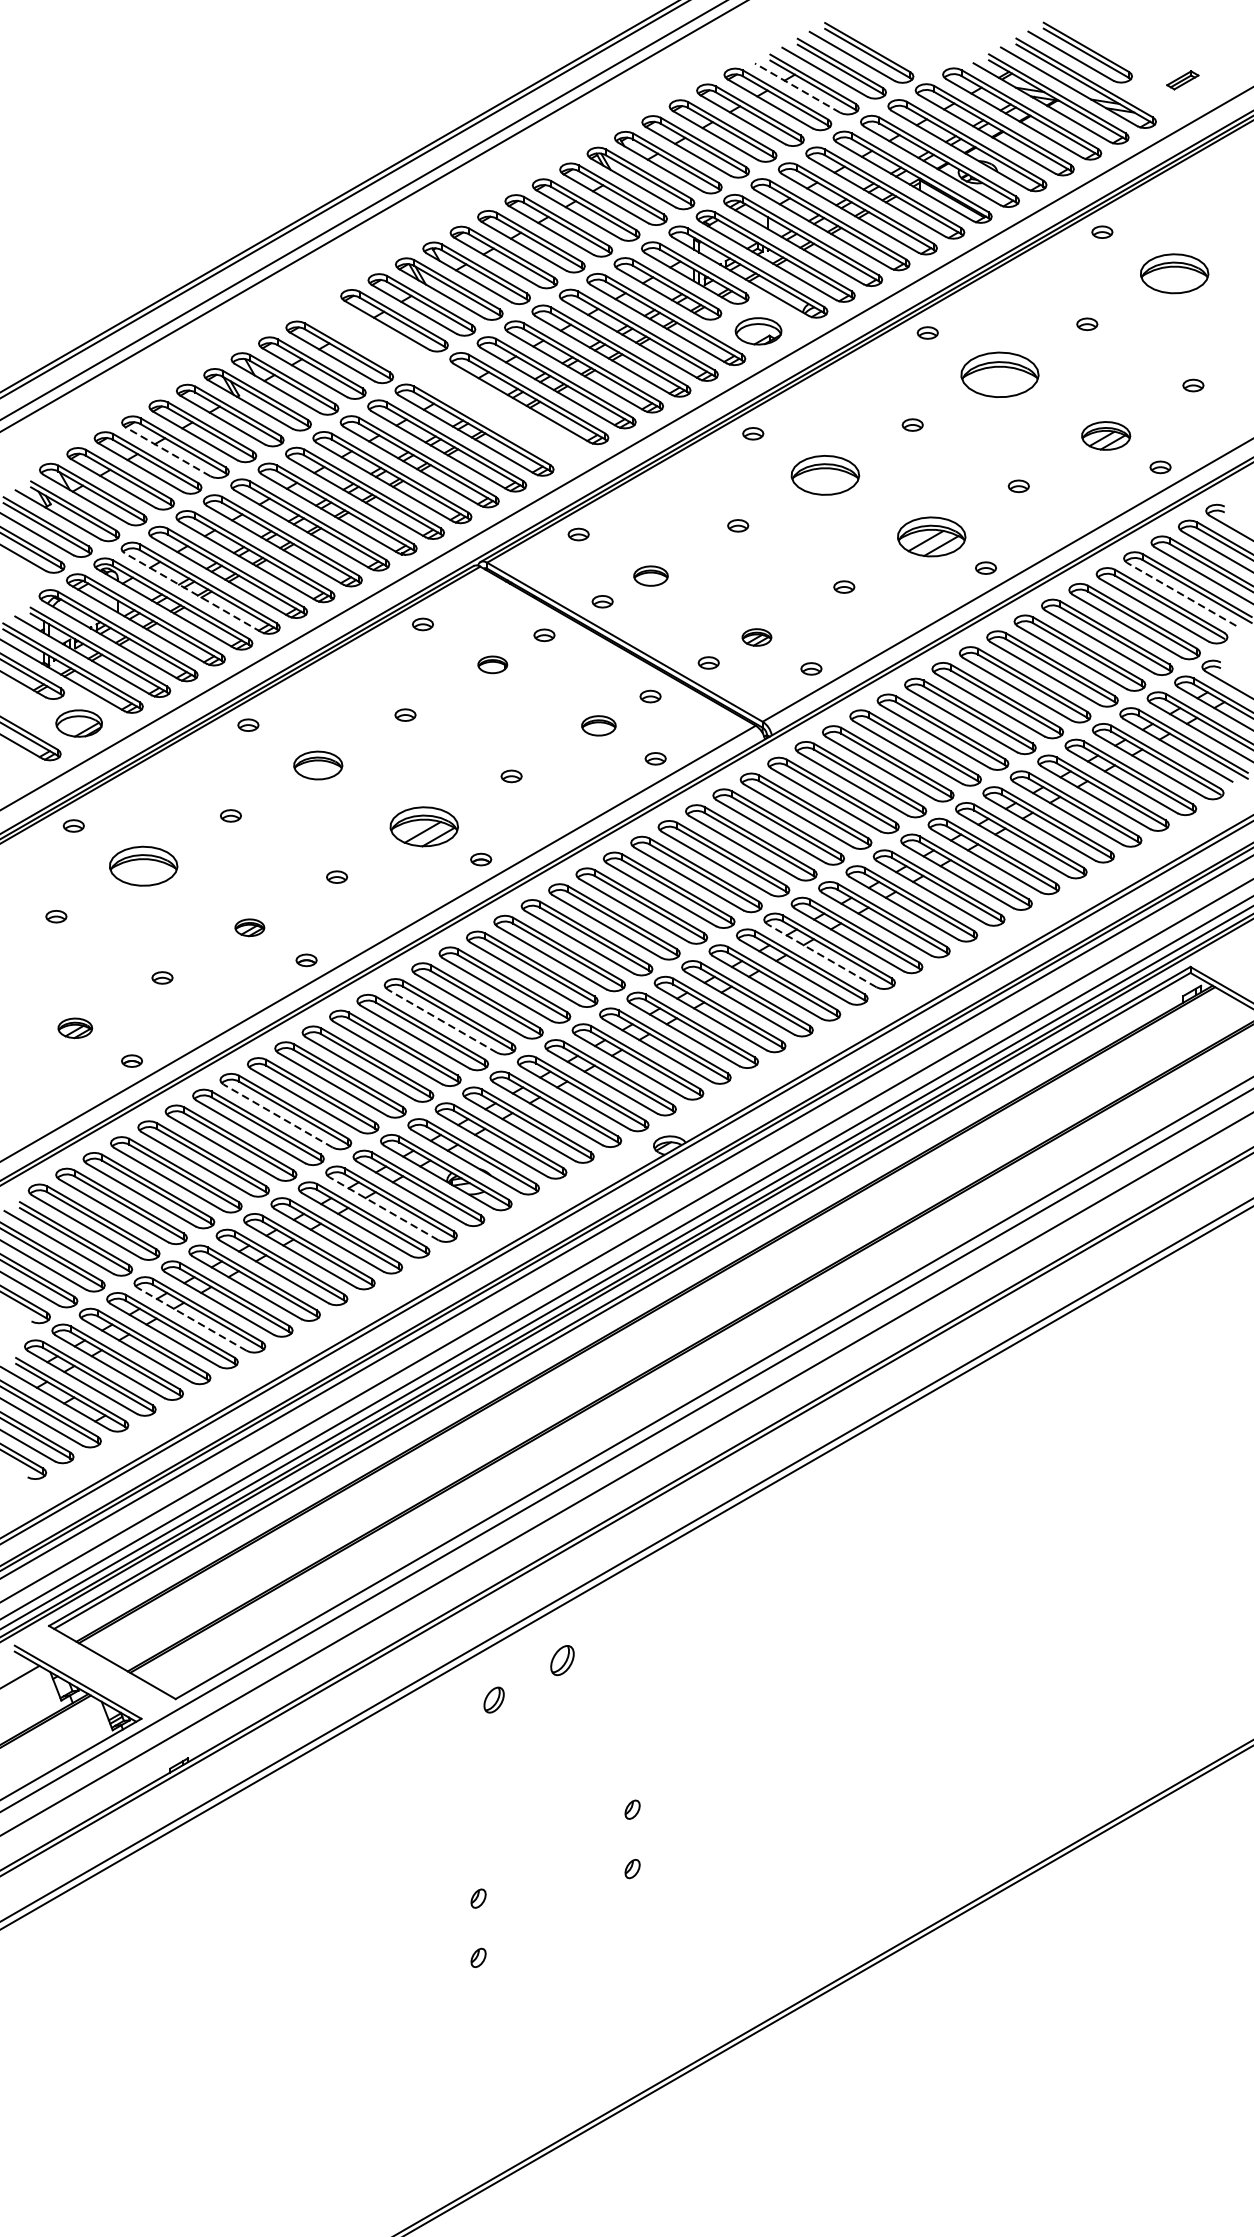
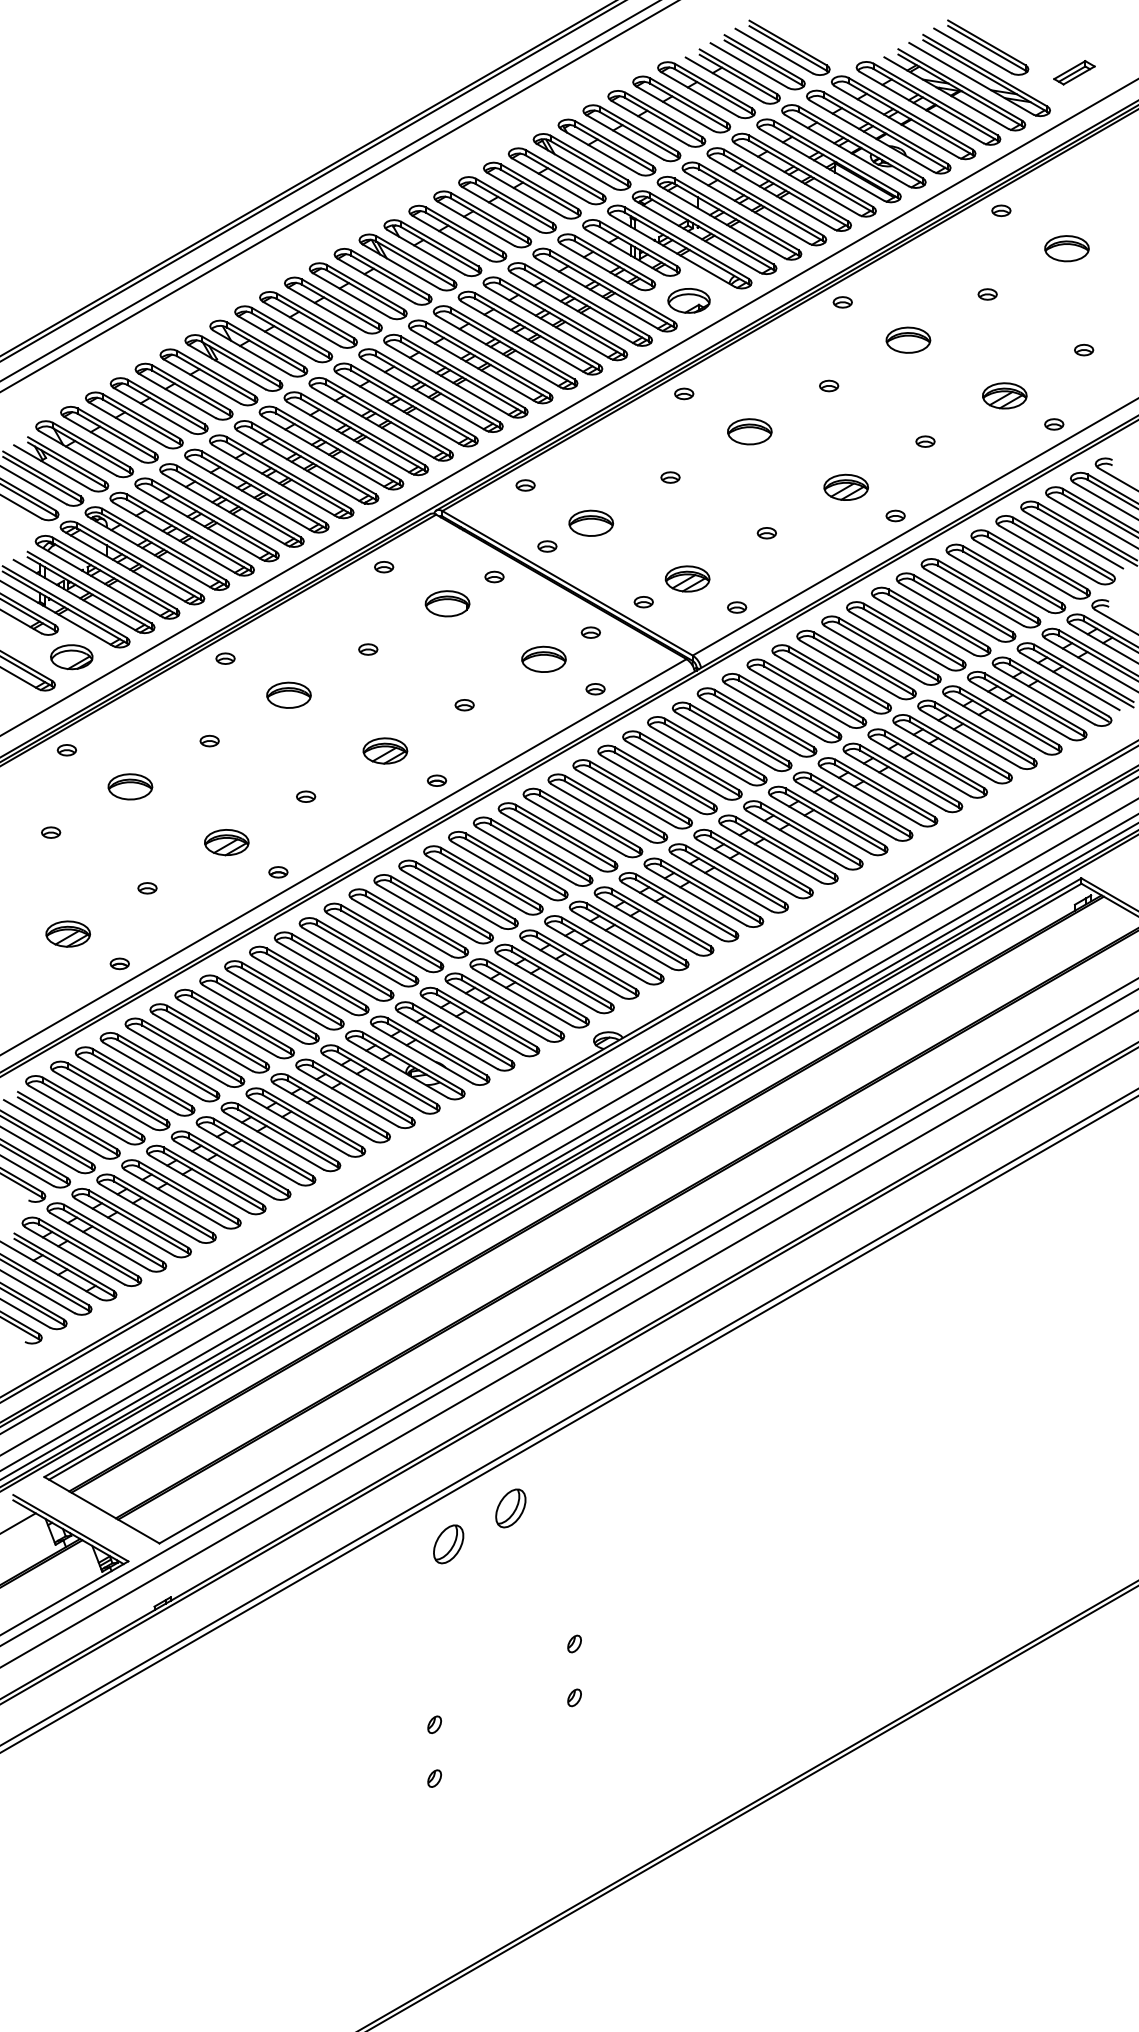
part: (1182, 79) -> (1074, 72), size x1.43
line: (797, 87) -> (724, 79), dashed -> solid
part: (1174, 273) -> (1066, 248), size x0.71
part: (1000, 373) -> (908, 339), size x0.62
part: (447, 382) -> (406, 347), added
line: (168, 452) -> (152, 410), dashed -> solid
part: (825, 475) -> (749, 431), size x0.71
part: (930, 535) -> (845, 486), size x0.71
part: (651, 575) -> (591, 522), size x1.43
line: (193, 592) -> (175, 538), dashed -> solid
line: (1181, 594) -> (1073, 539), dashed -> solid
part: (756, 636) -> (687, 578), size x1.67
part: (492, 664) -> (447, 603), size x1.67
part: (598, 724) -> (543, 658), size x1.43
part: (424, 826) -> (385, 750), size x0.71
part: (143, 865) -> (130, 786), size x0.71
part: (249, 927) -> (226, 842), size x1.67
line: (821, 955) -> (746, 867), dashed -> solid
line: (442, 1021) -> (401, 927), dashed -> solid
part: (75, 1027) -> (68, 933), size x1.43
line: (278, 1115) -> (252, 1013), dashed -> solid
line: (383, 1208) -> (348, 1097), dashed -> solid
line: (192, 1319) -> (174, 1198), dashed -> solid
part: (562, 1660) -> (510, 1508), size x1.43
part: (493, 1700) -> (448, 1544), size x1.67

